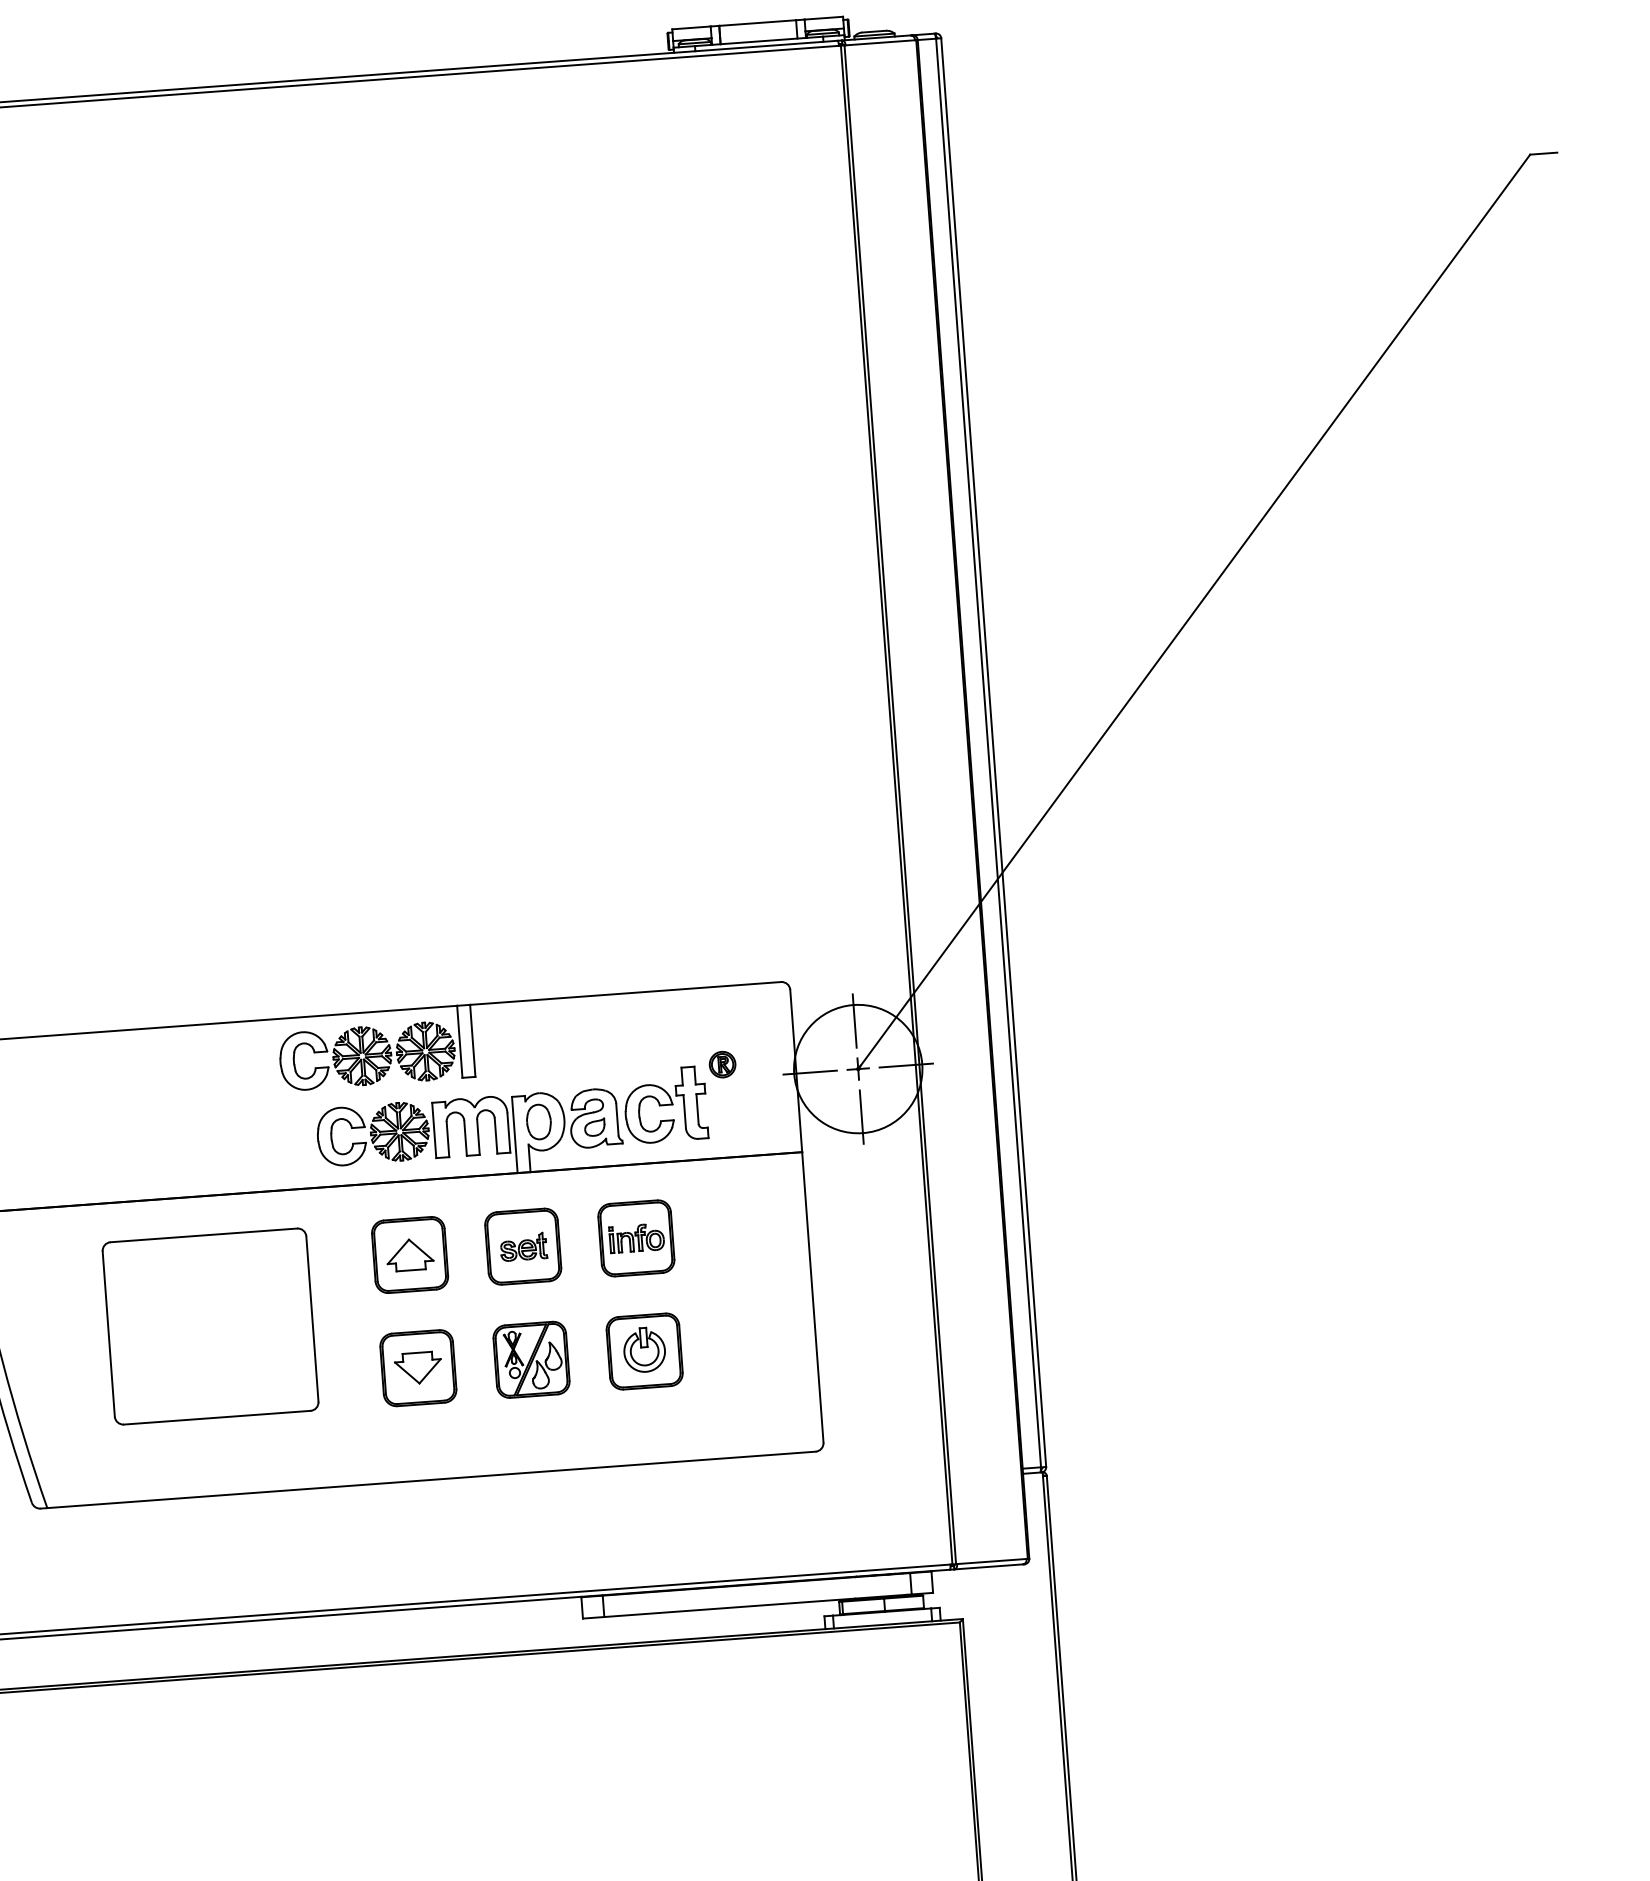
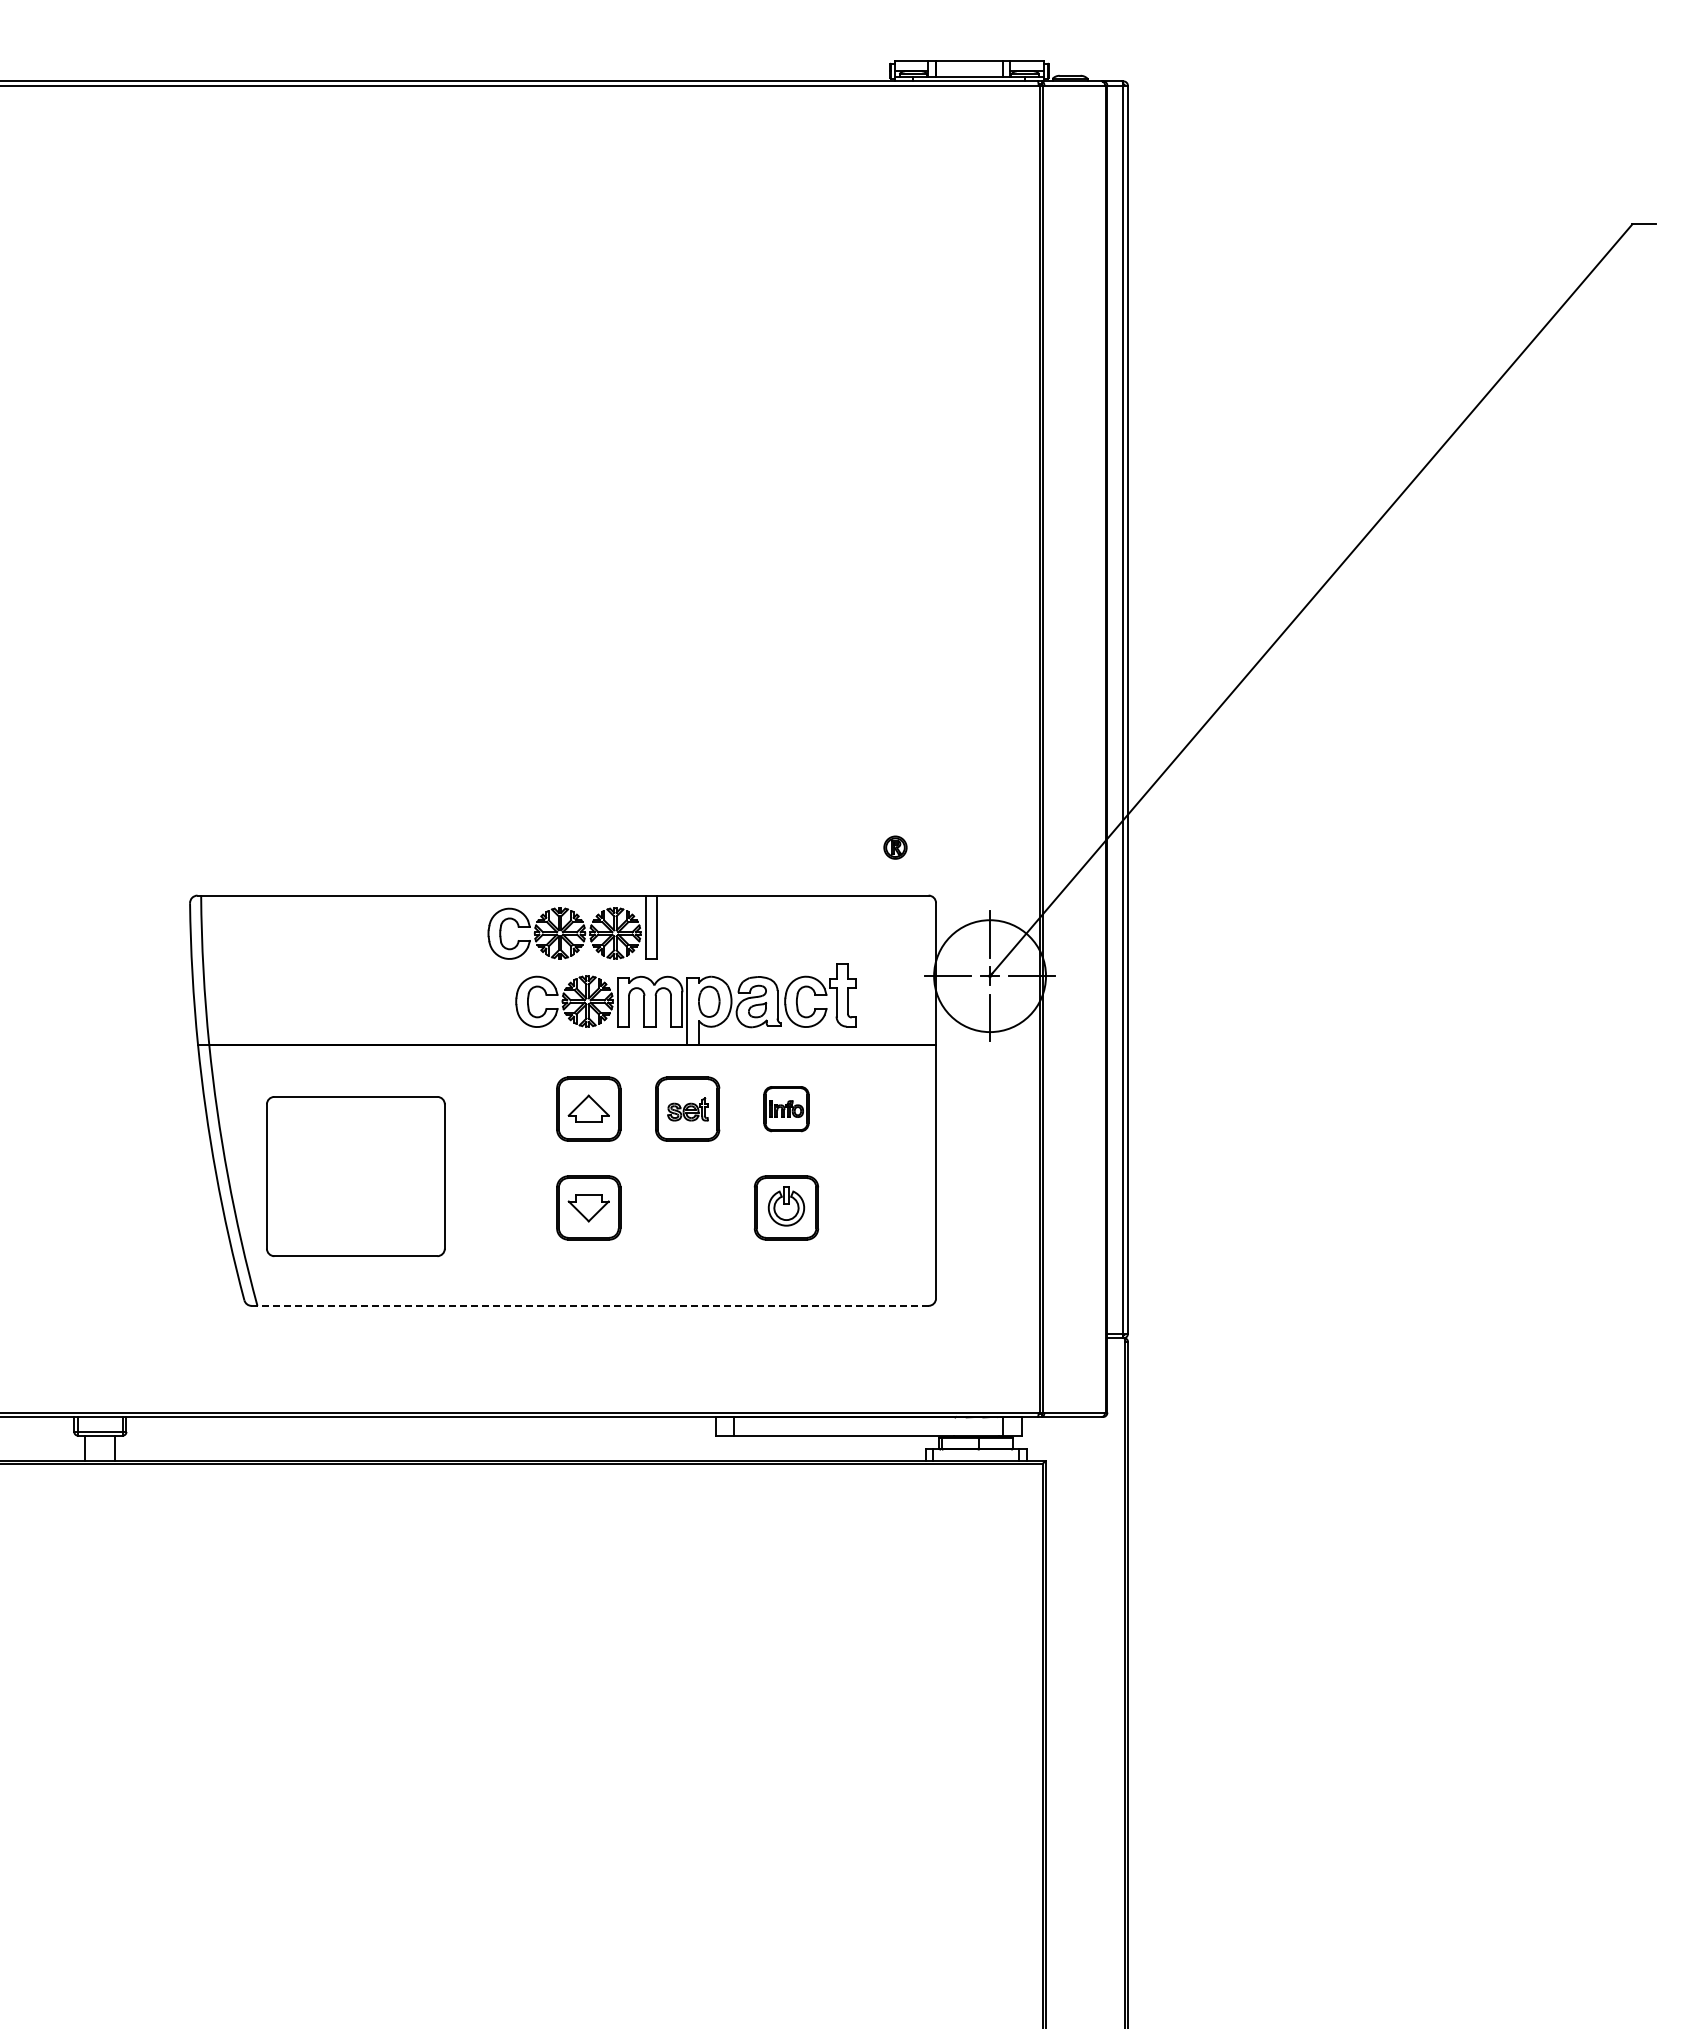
part: (722, 1064) -> (895, 847), moved
part: (636, 1237) -> (786, 1108), size x0.7
part: (210, 1326) -> (355, 1176), moved
part: (531, 1359) -> (687, 1207), removed
line: (431, 1479) -> (593, 1305), solid -> dashed

